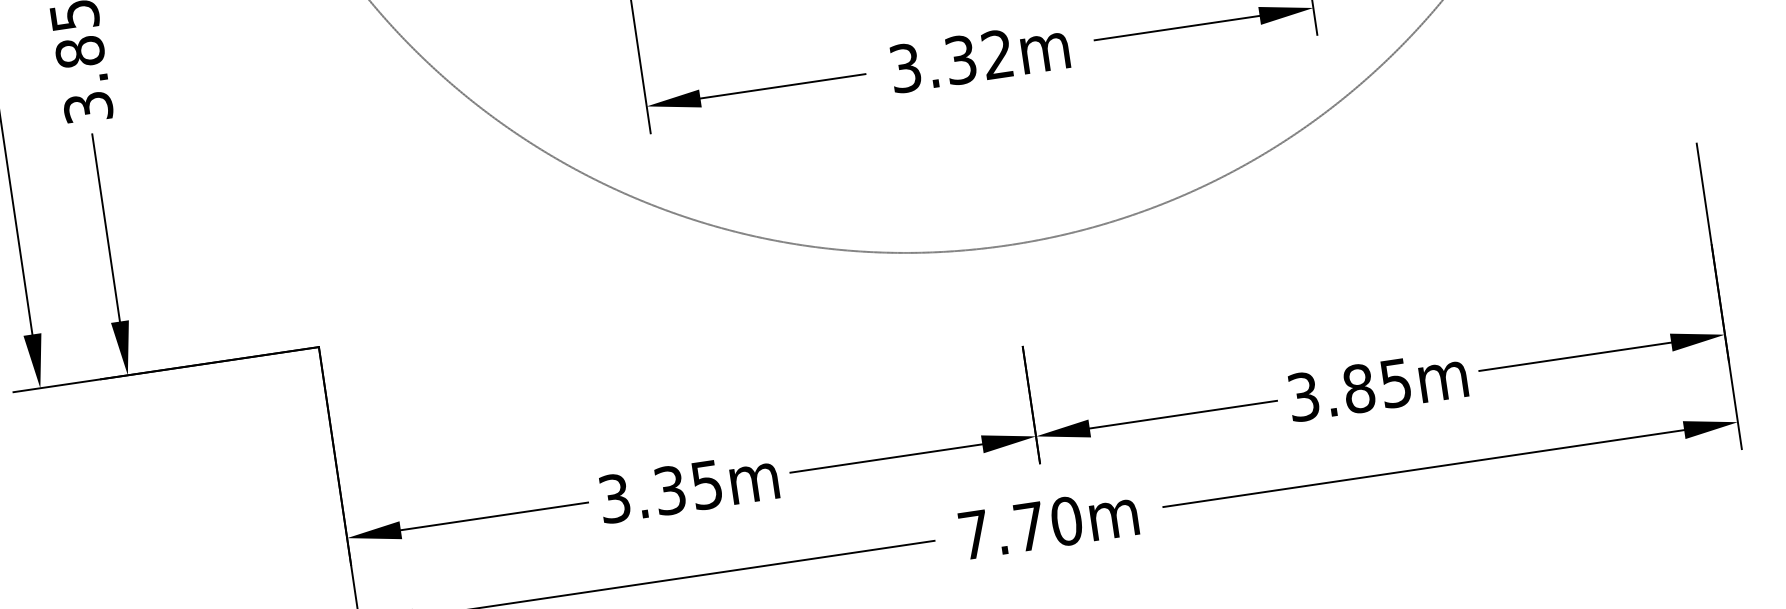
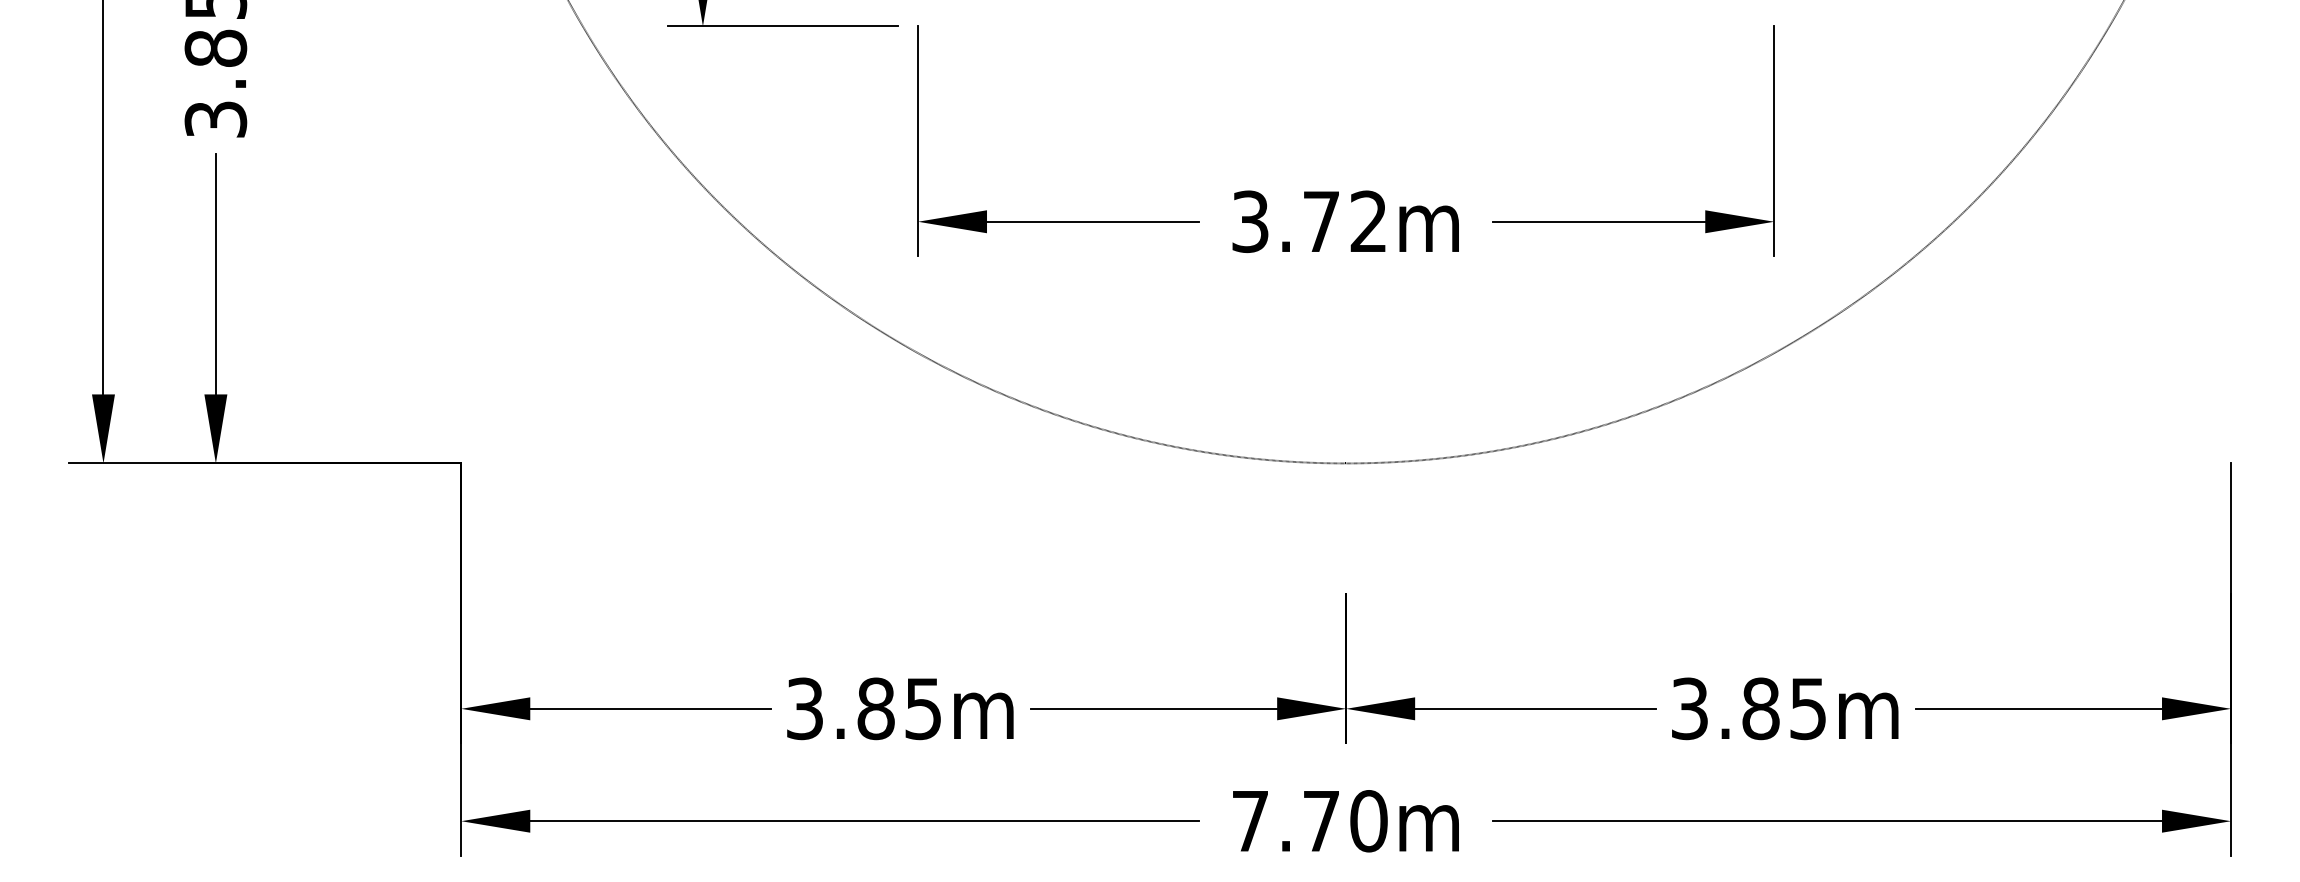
text: (960, 59) -> (1321, 221), 3.32m -> 3.72m
text: (669, 490) -> (875, 708), 3.35m -> 3.85m

